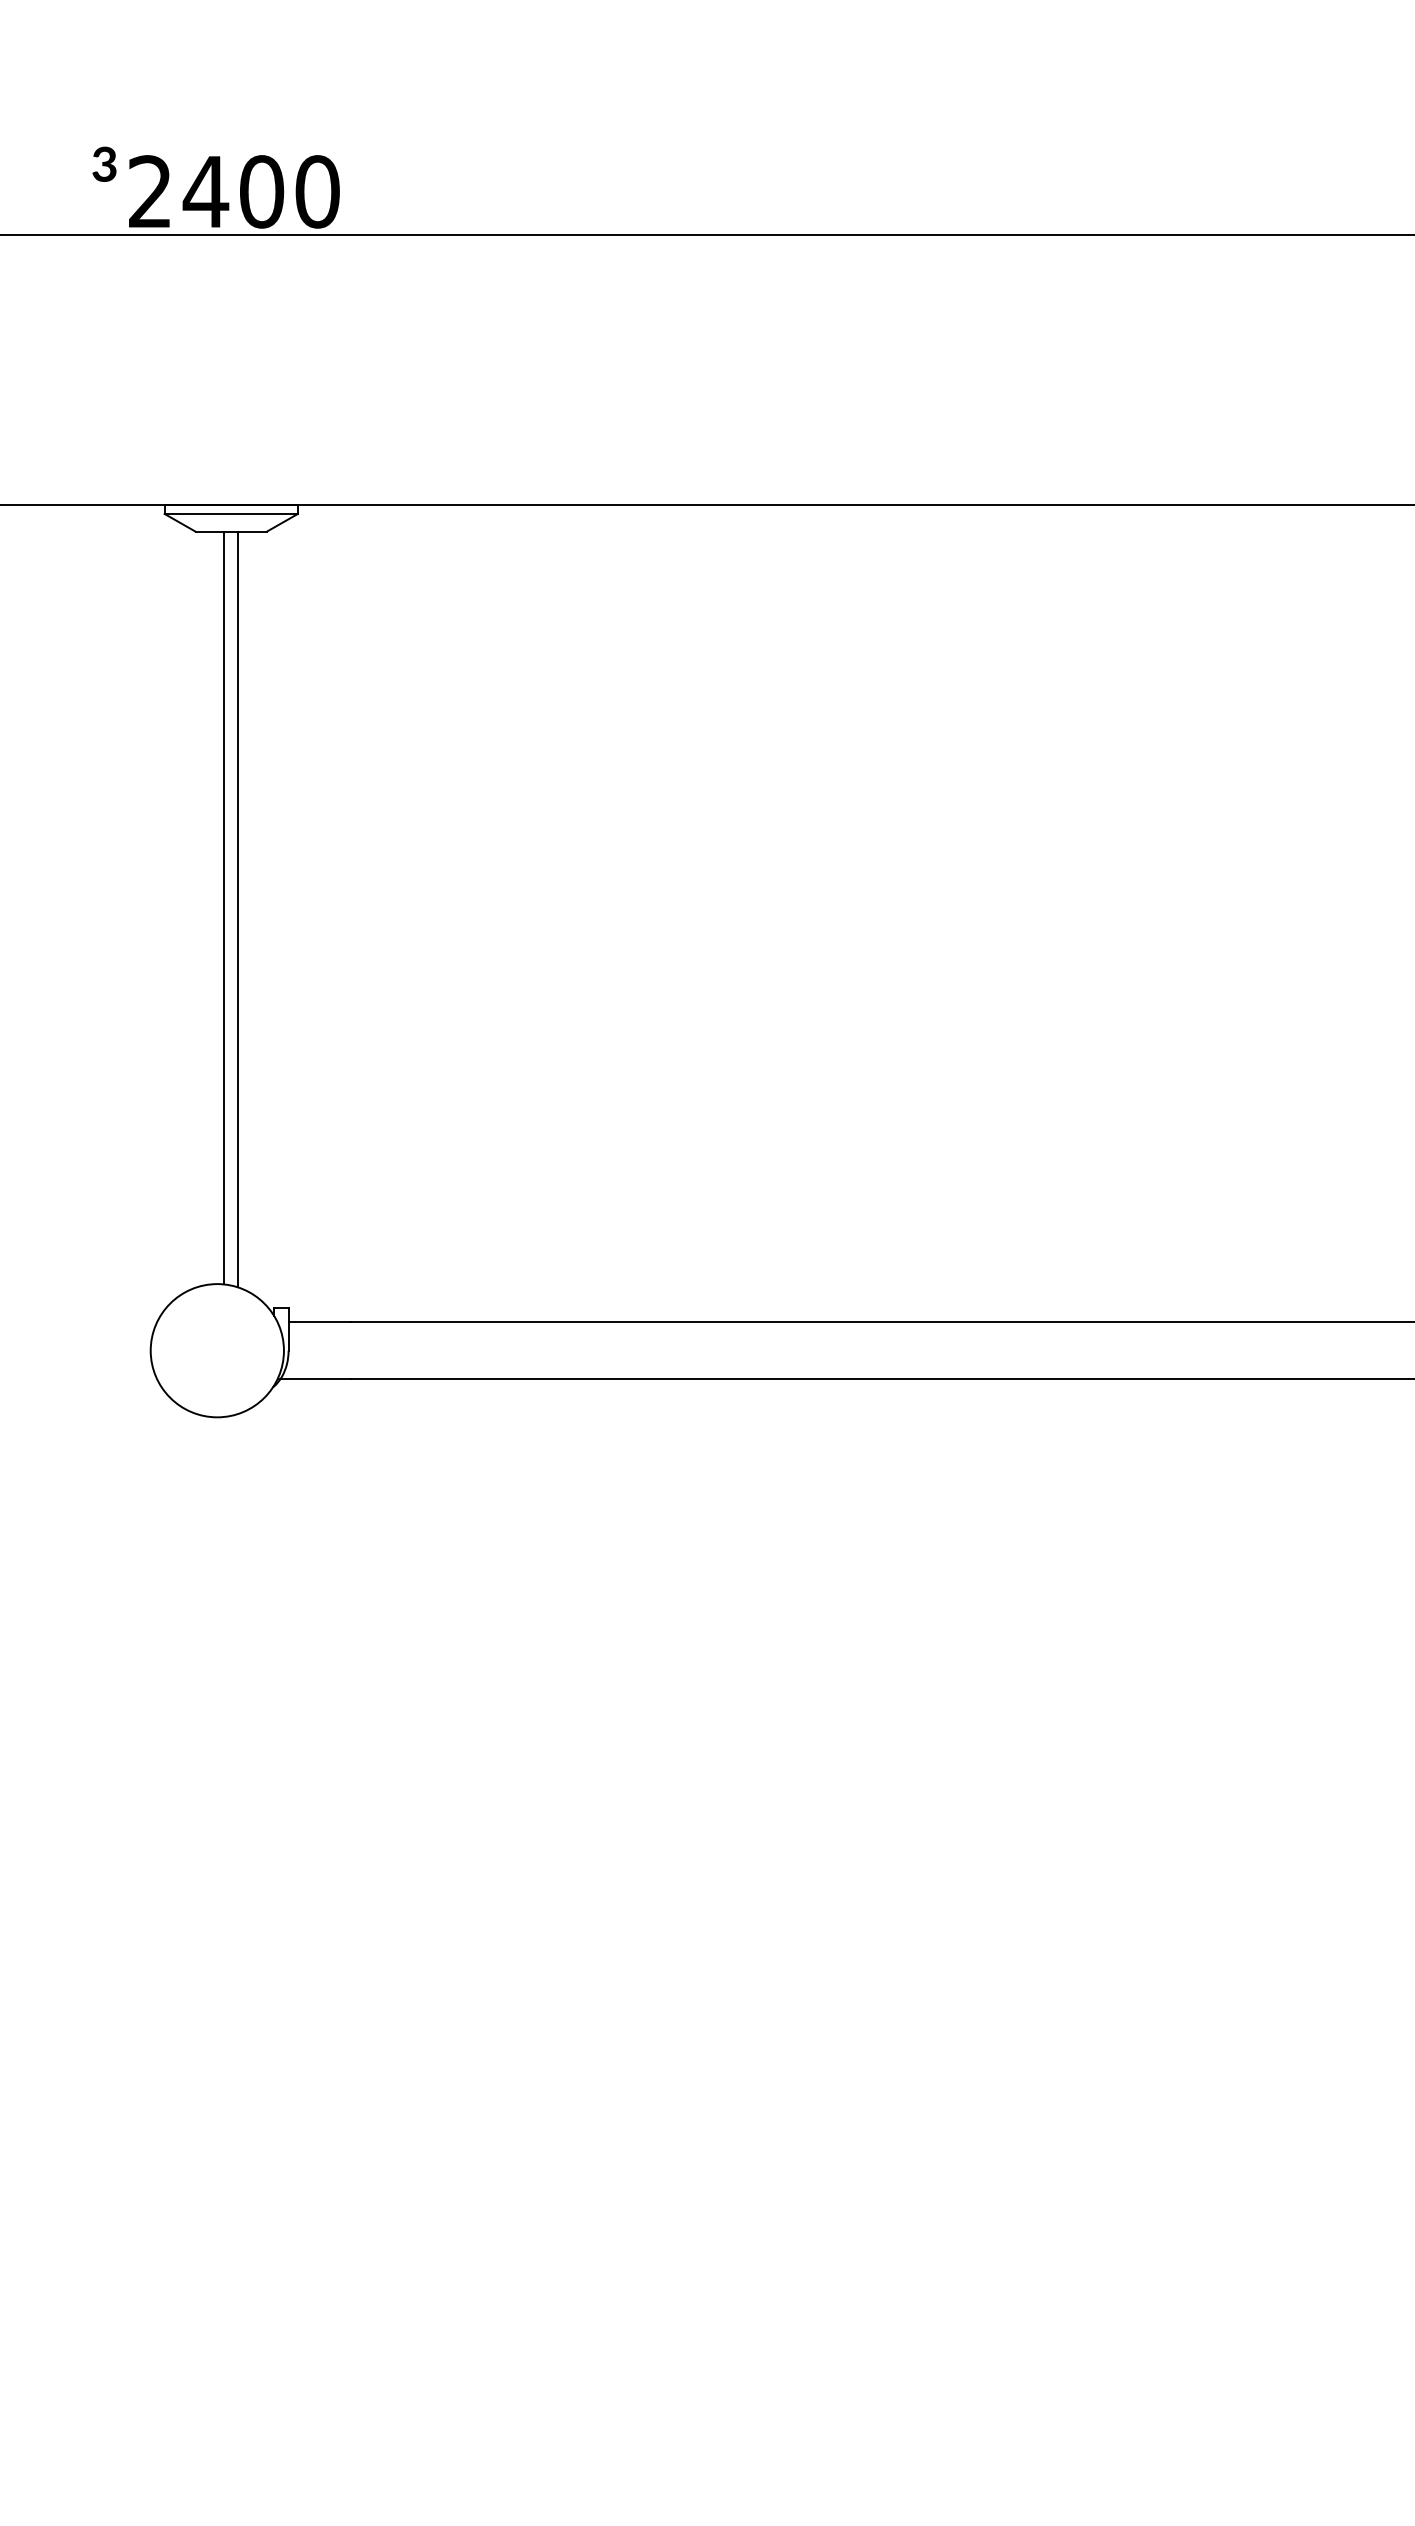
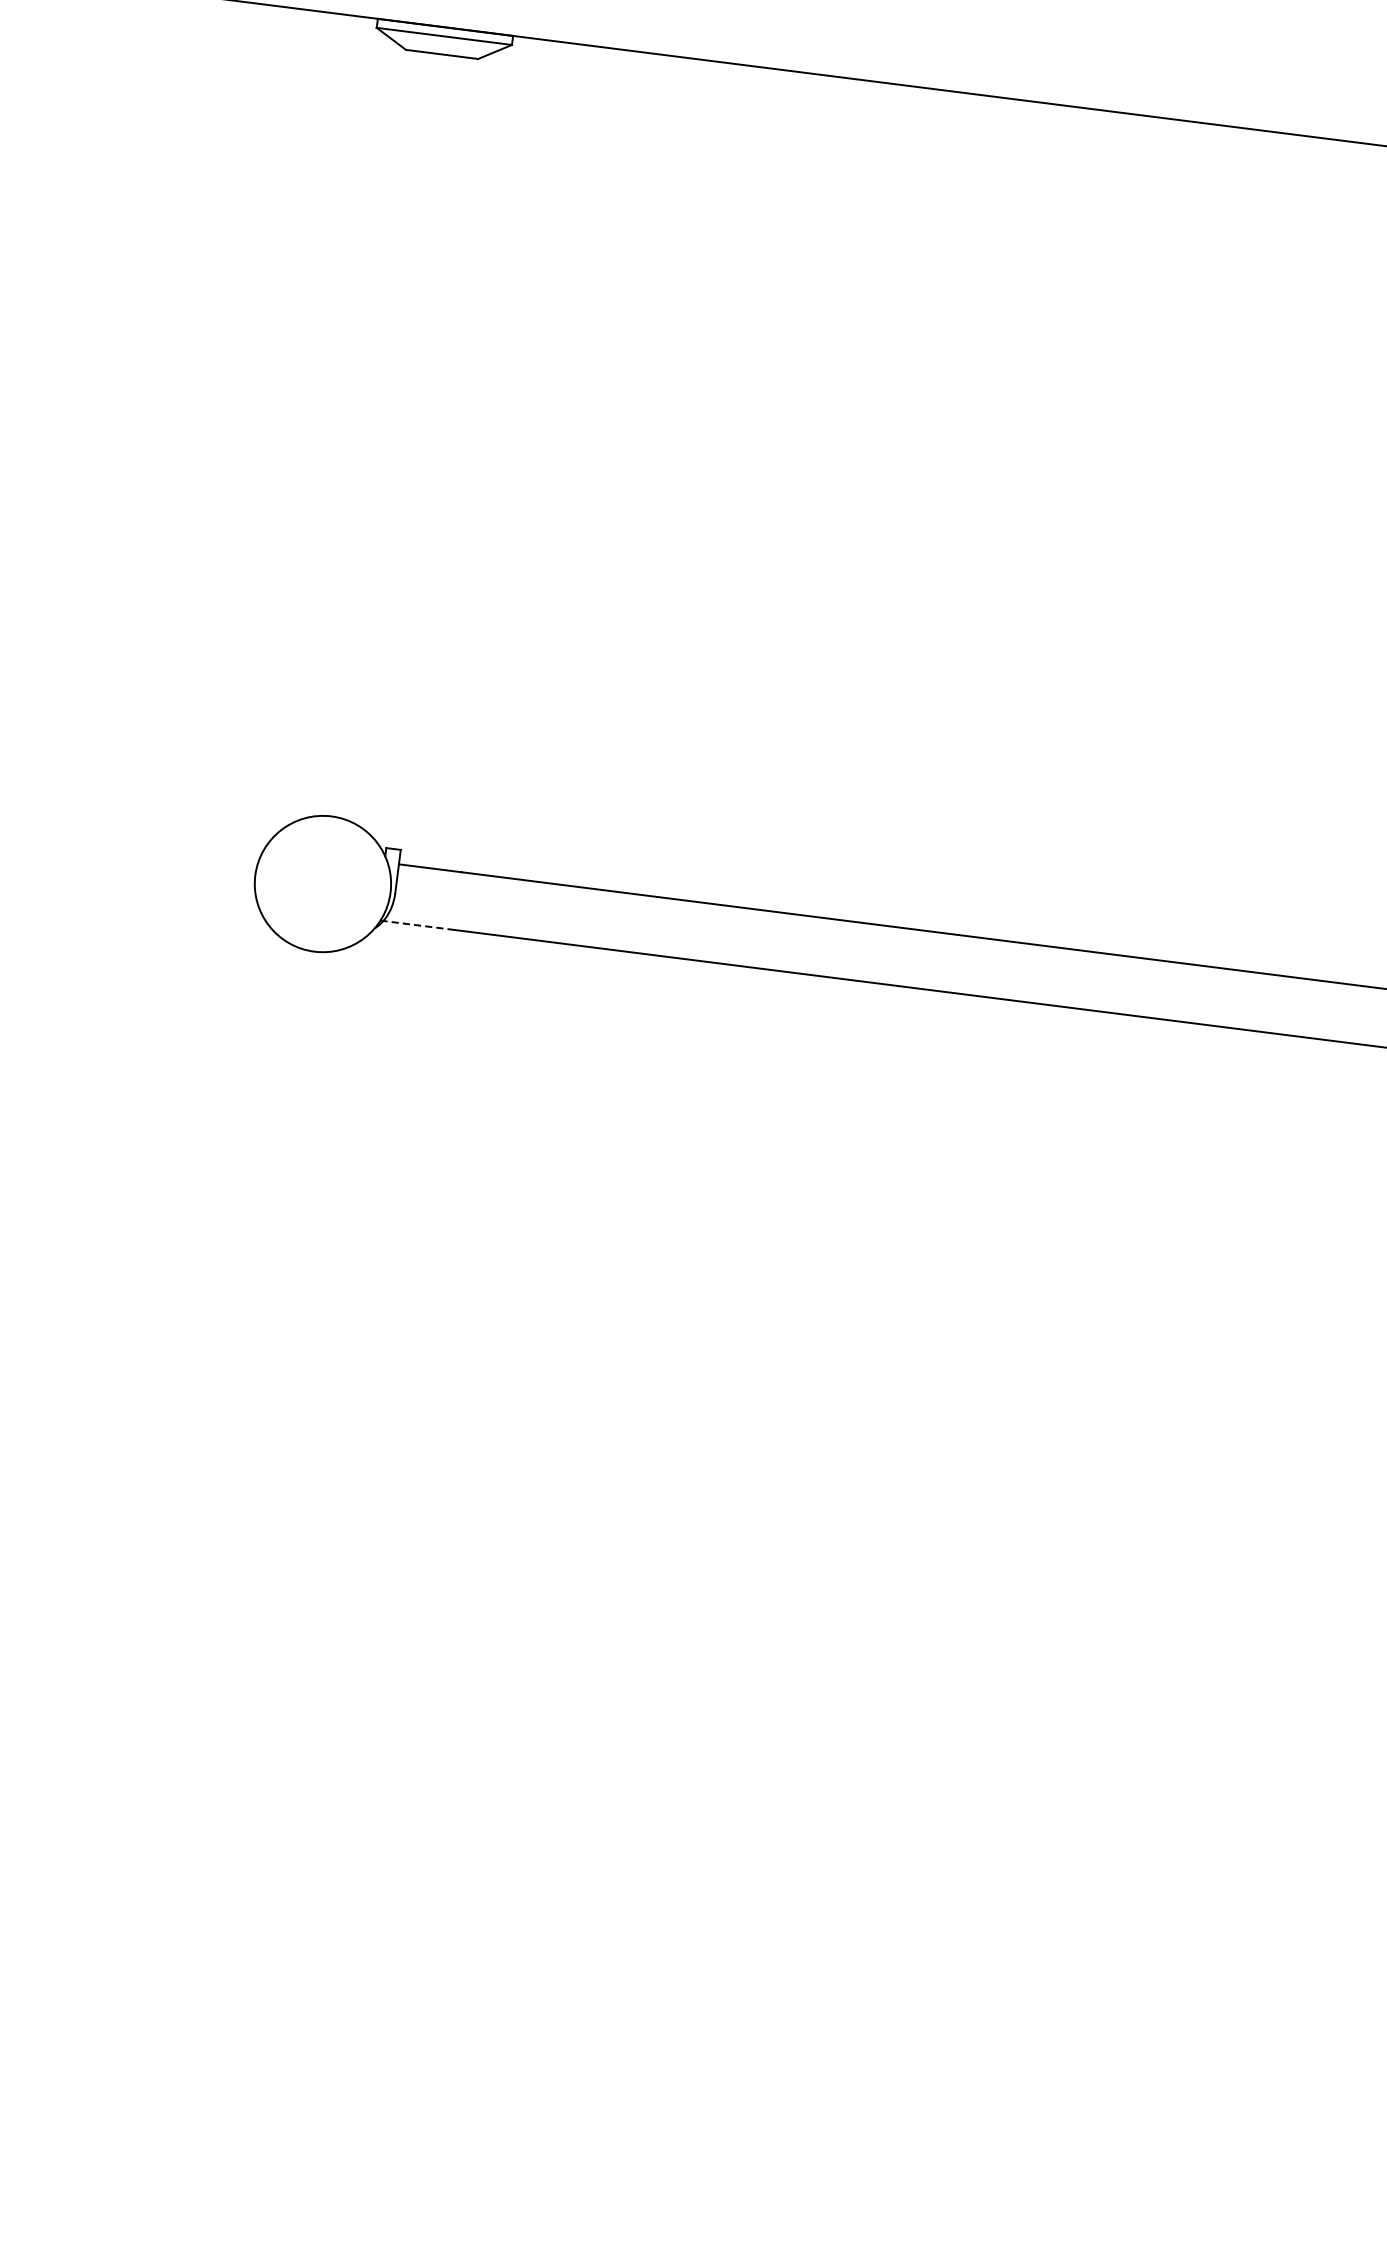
line: (224, 907) -> (387, 435), removed
line: (238, 909) -> (401, 438), removed
line: (314, 1379) -> (417, 925), solid -> dashed

